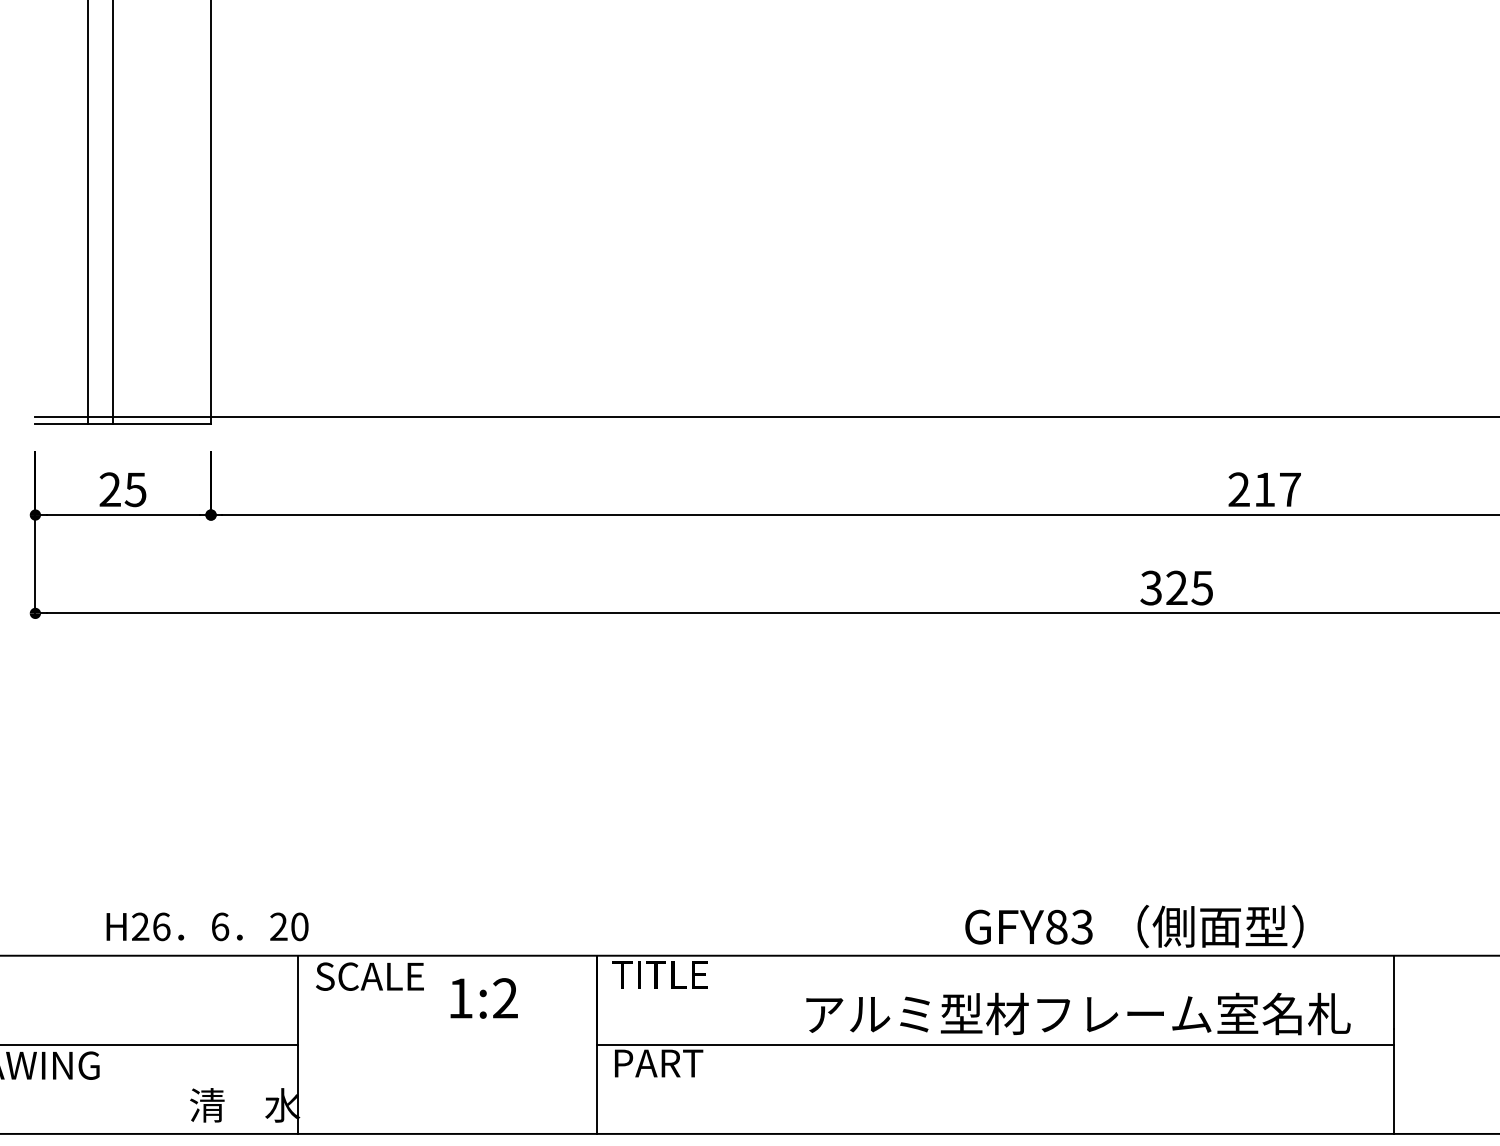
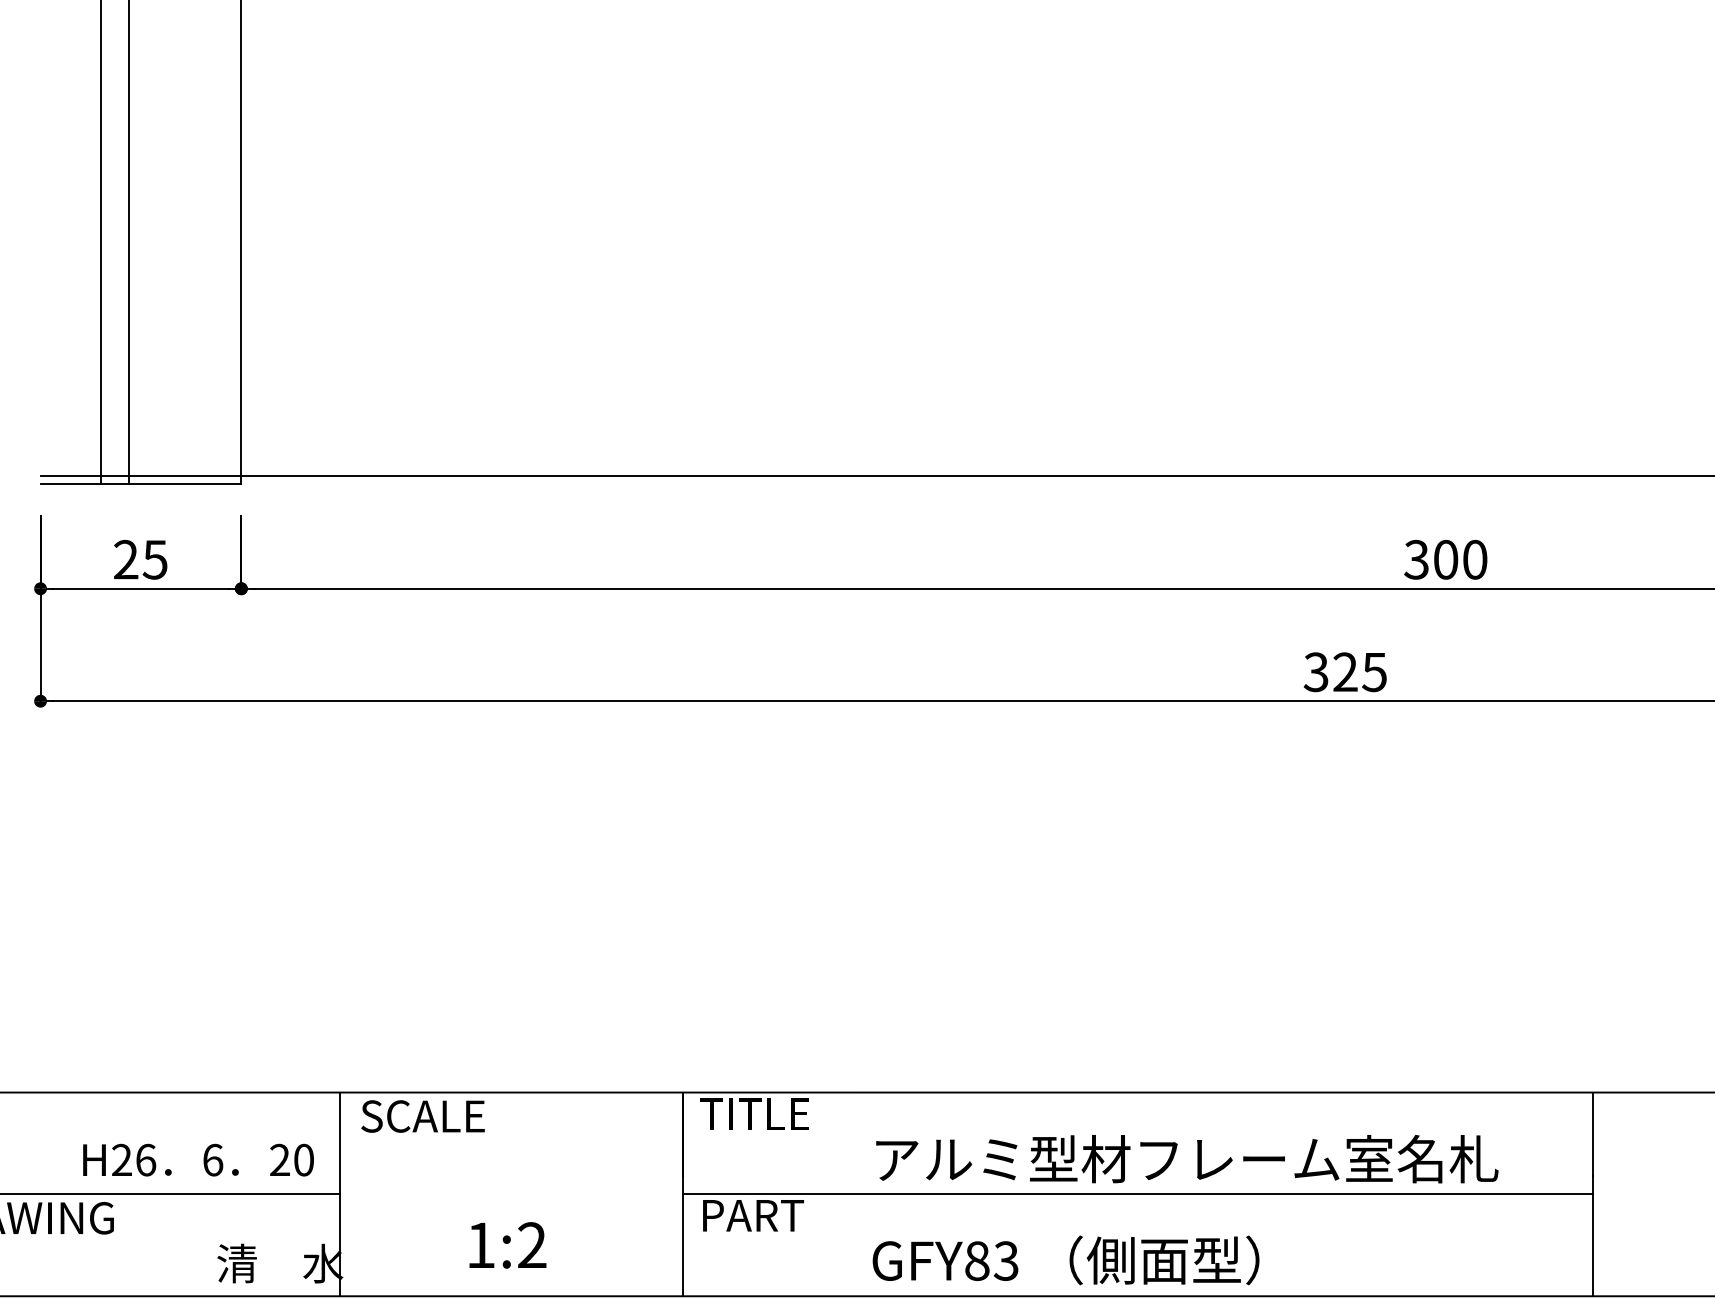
text: (1264, 489) -> (1445, 559), 217 -> 300
text: (207, 926) -> (198, 1159), moved
text: (1134, 926) -> (1066, 1260), moved
text: (483, 998) -> (507, 1245), moved
text: (1078, 1013) -> (1187, 1158), moved

